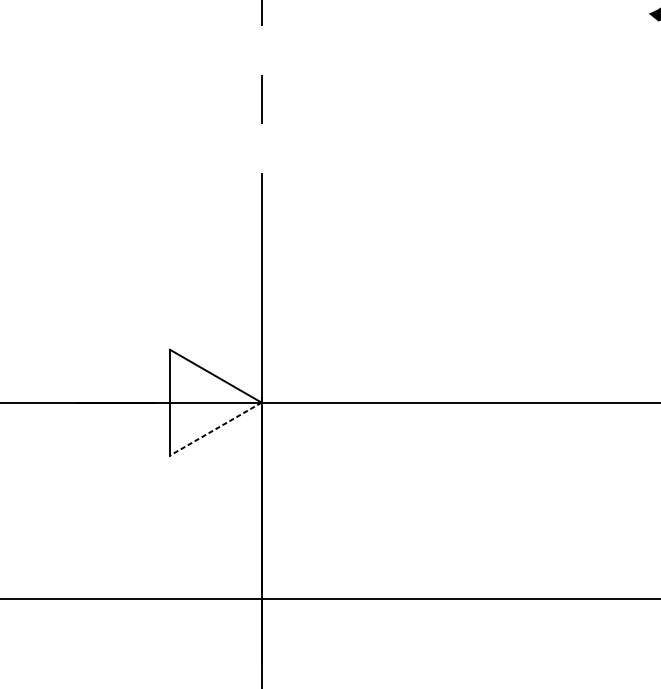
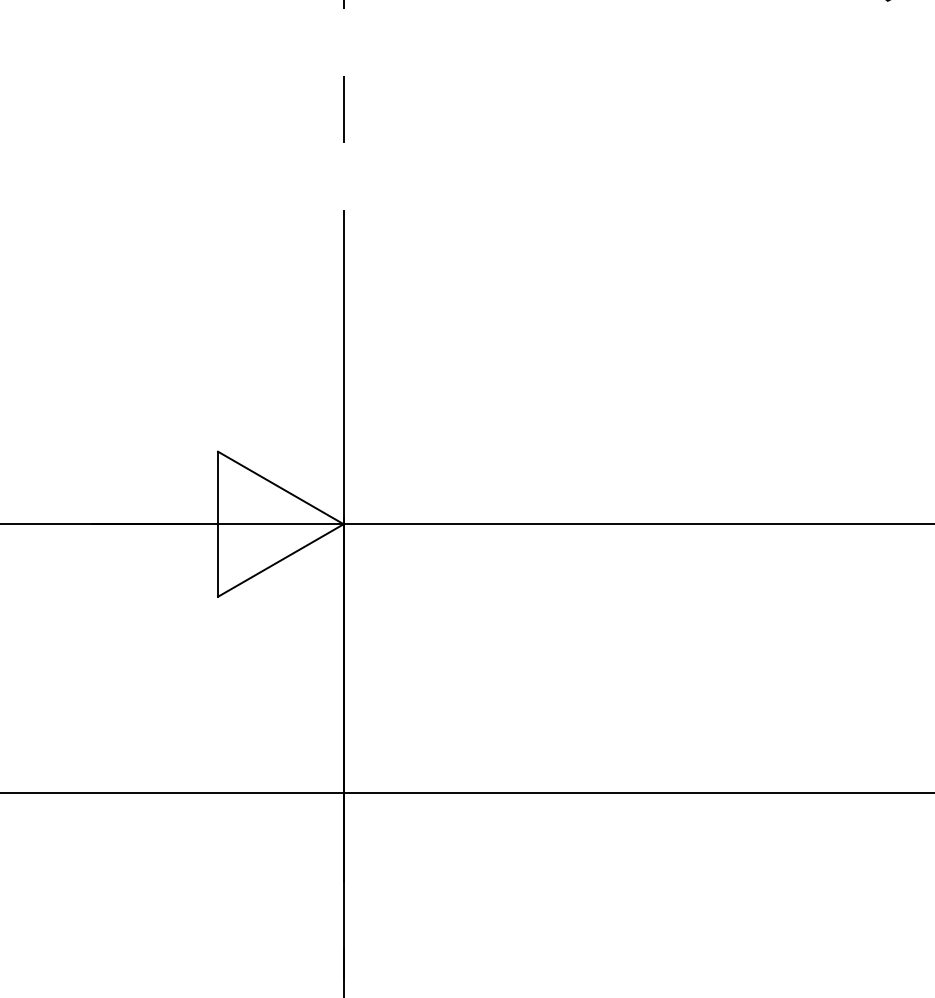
line: (215, 429) -> (280, 560), dashed -> solid

